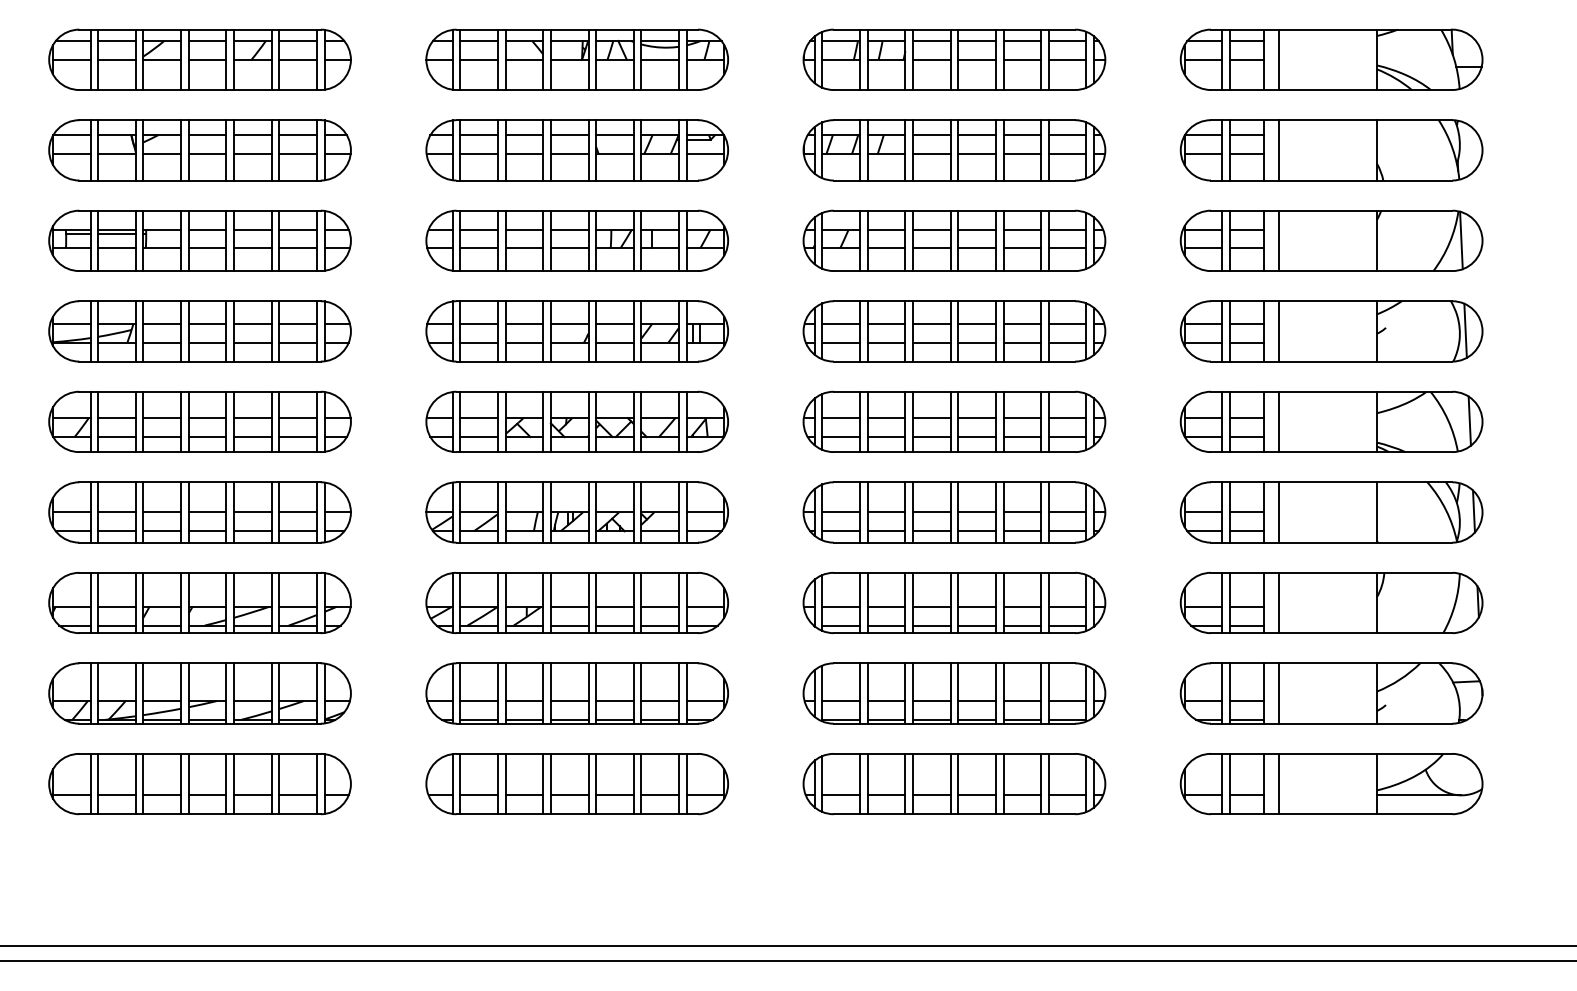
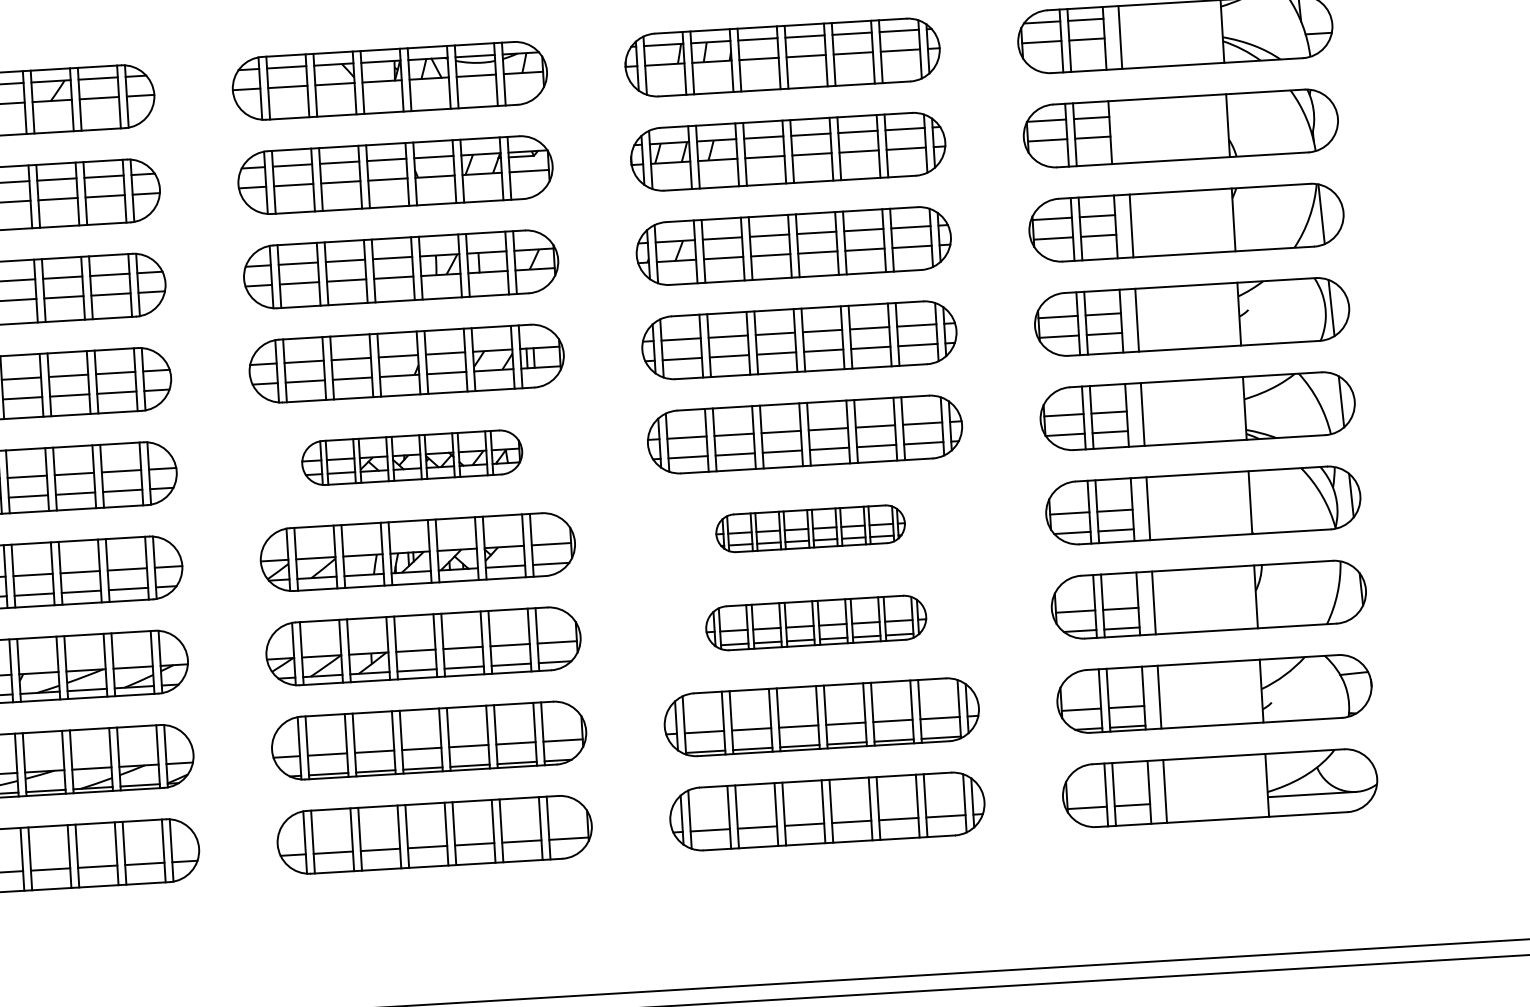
line: (1278, 150) -> (1125, 131), removed
part: (576, 421) -> (411, 457), size x0.7
part: (954, 512) -> (810, 528), size x0.6
part: (954, 602) -> (816, 622), size x0.7

